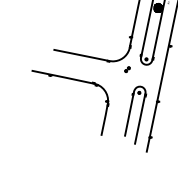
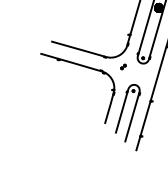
part: (72, 80) -> (80, 66), moved

